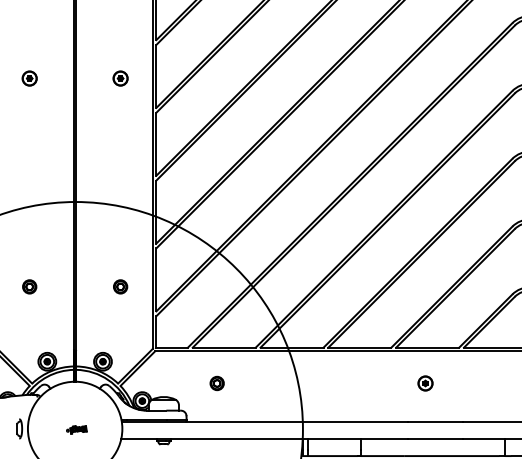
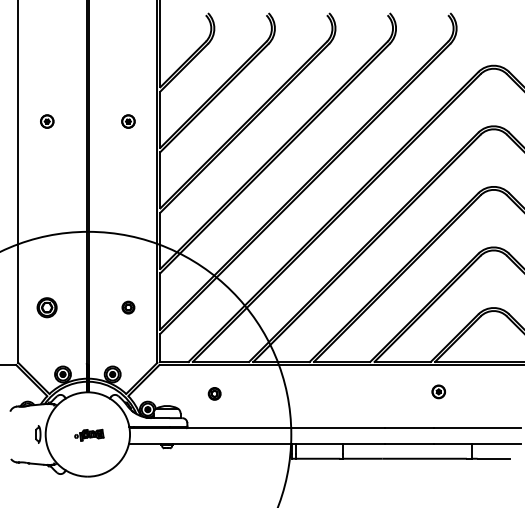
part: (29, 286) -> (47, 307), size x1.6
part: (425, 383) -> (438, 391), moved
part: (76, 430) -> (89, 435), size x1.6

